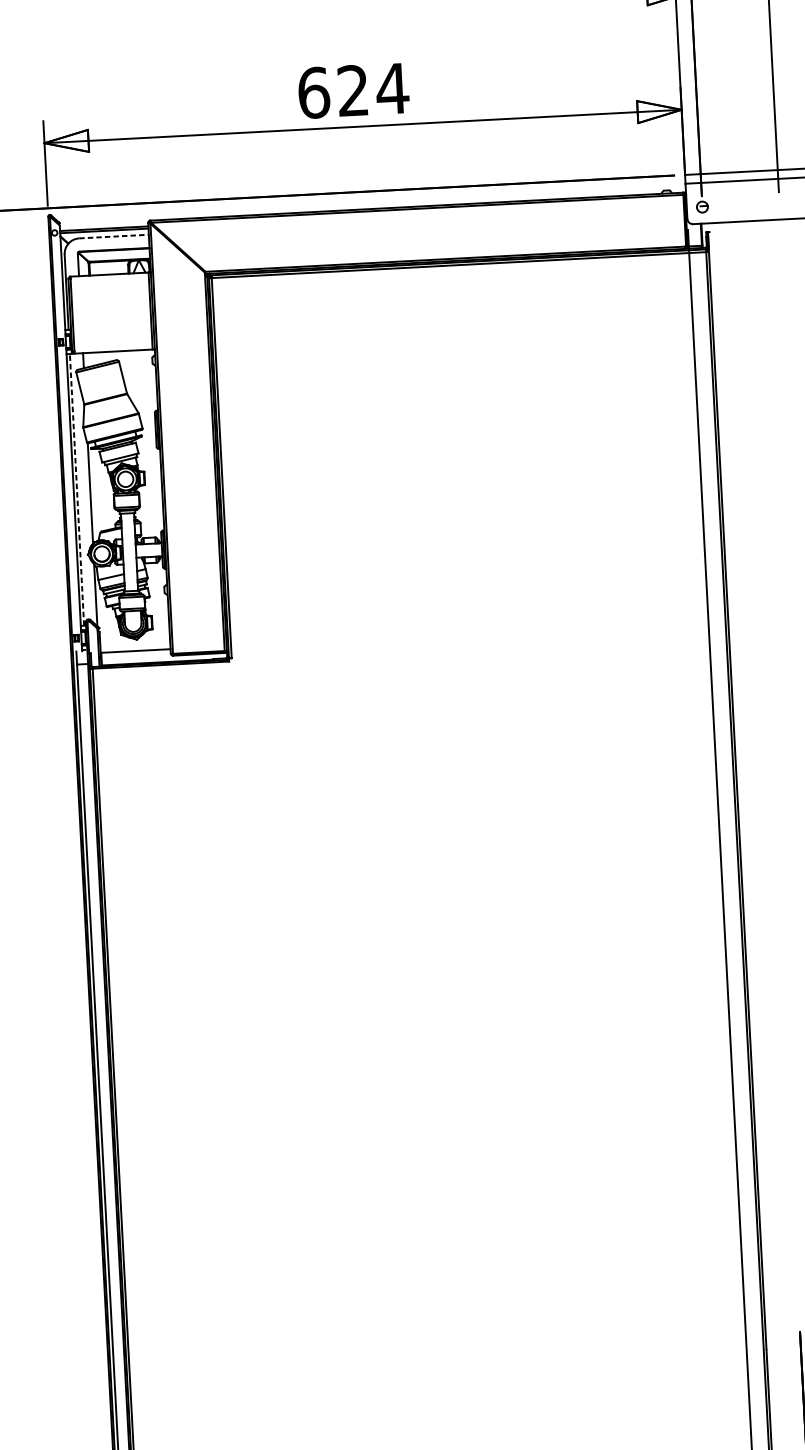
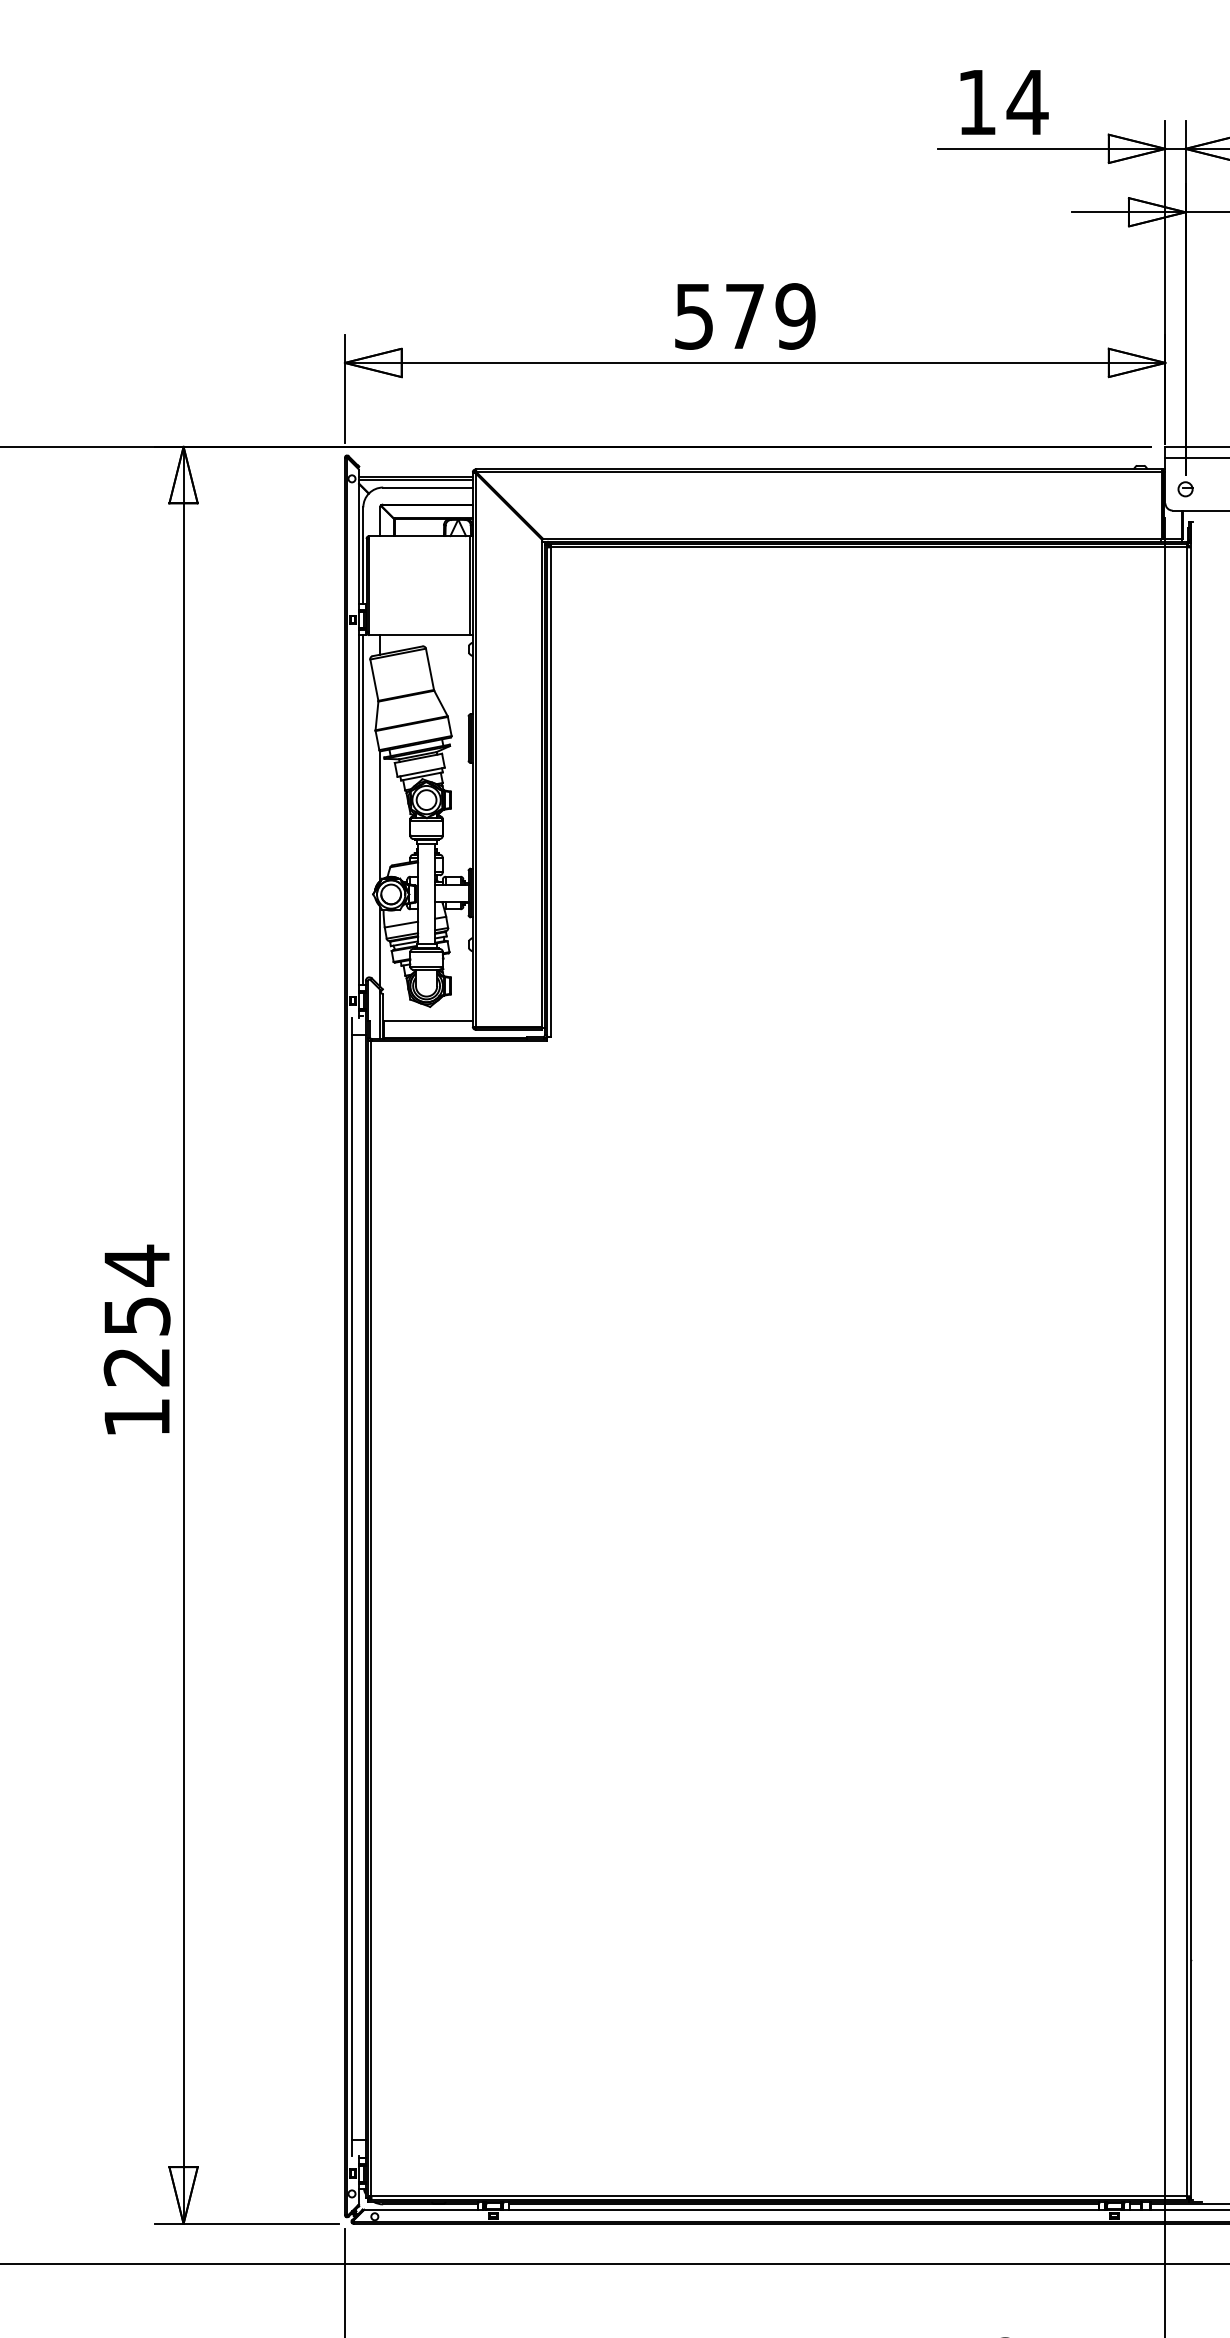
text: (353, 90) -> (745, 316), 624 -> 579
line: (113, 236) -> (427, 487), dashed -> solid
line: (77, 490) -> (363, 810), dashed -> solid

